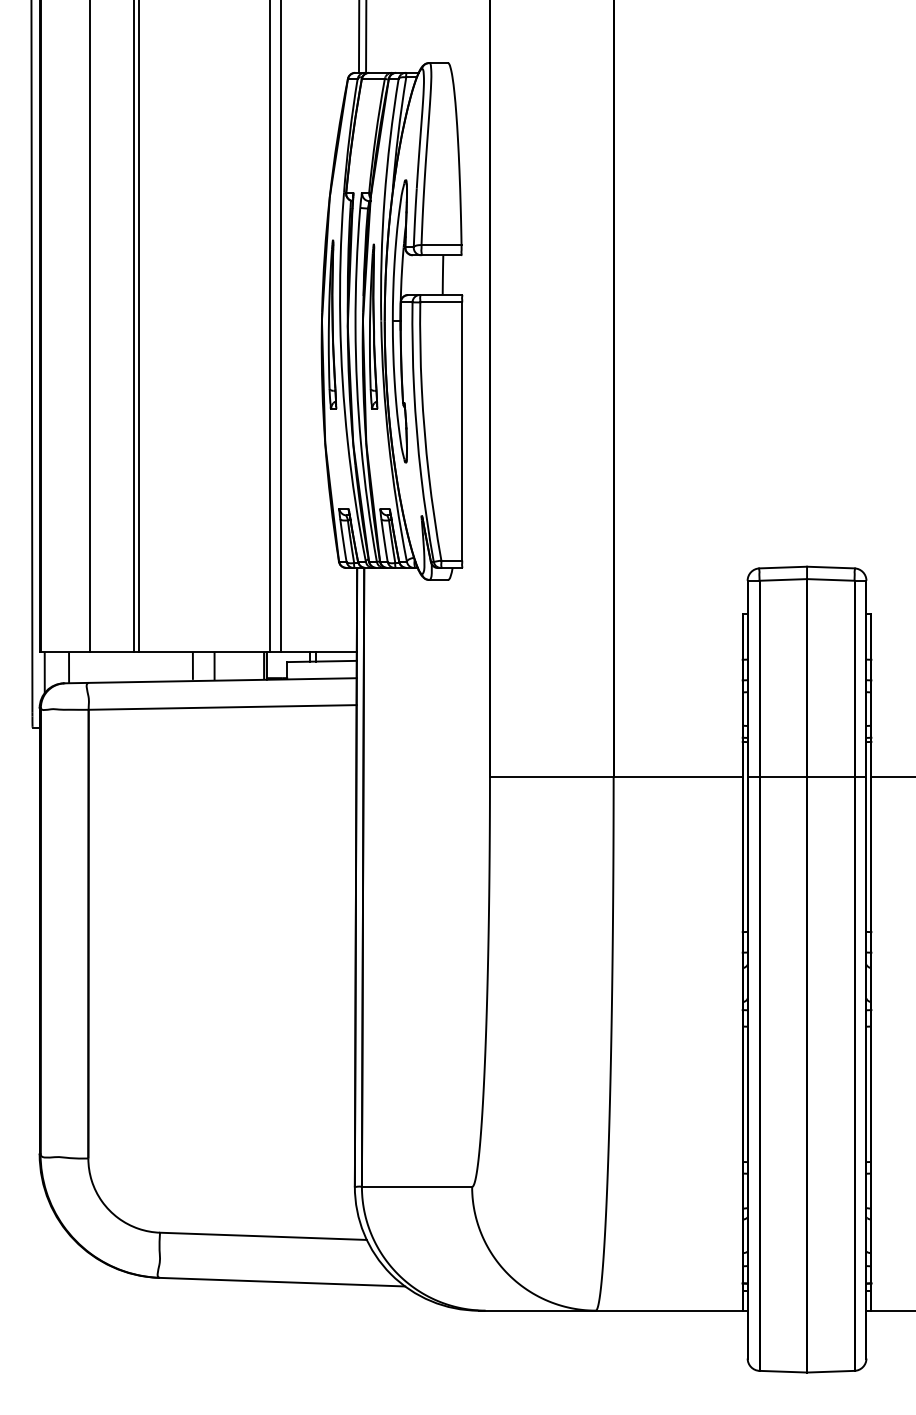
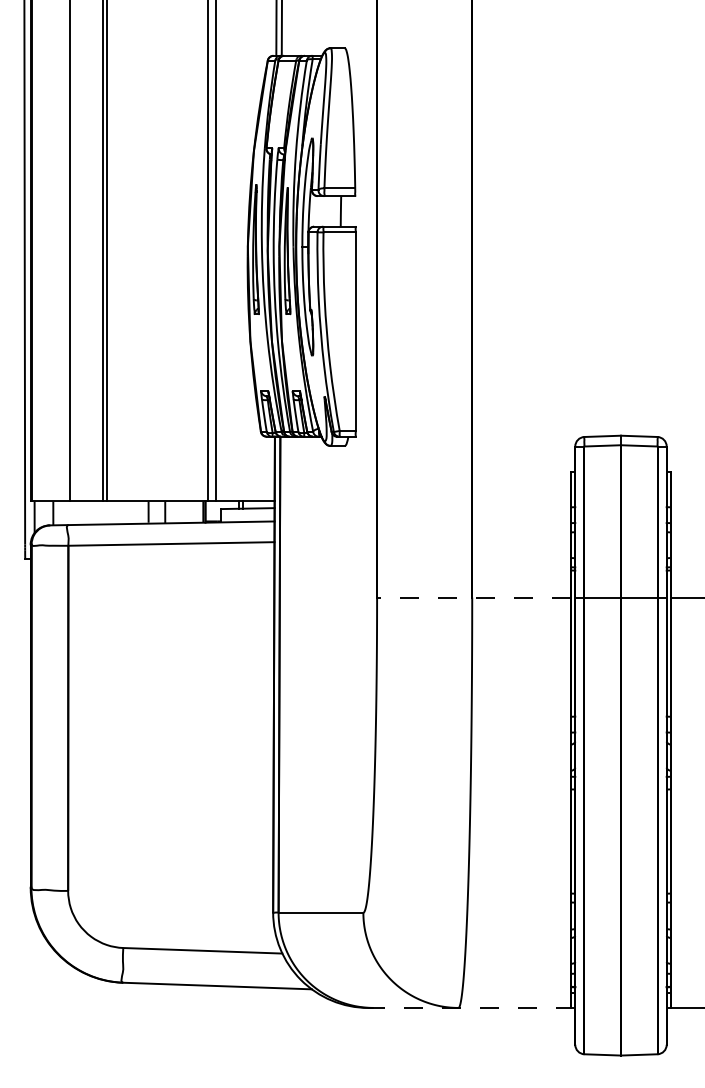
line: (615, 777) -> (473, 597), solid -> dashed
line: (612, 1310) -> (471, 1007), solid -> dashed

